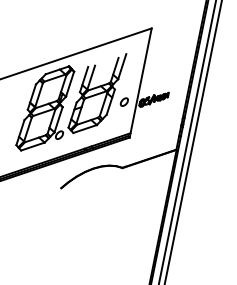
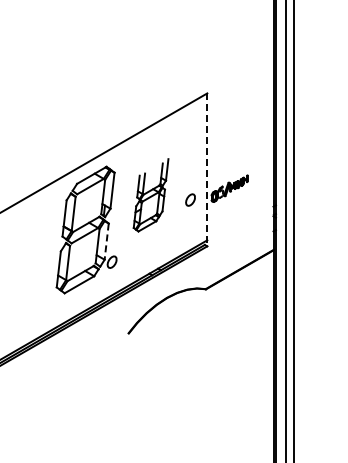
line: (140, 83) -> (207, 170), solid -> dashed
part: (96, 93) -> (150, 195), size x0.6
line: (58, 120) -> (106, 242), solid -> dashed

